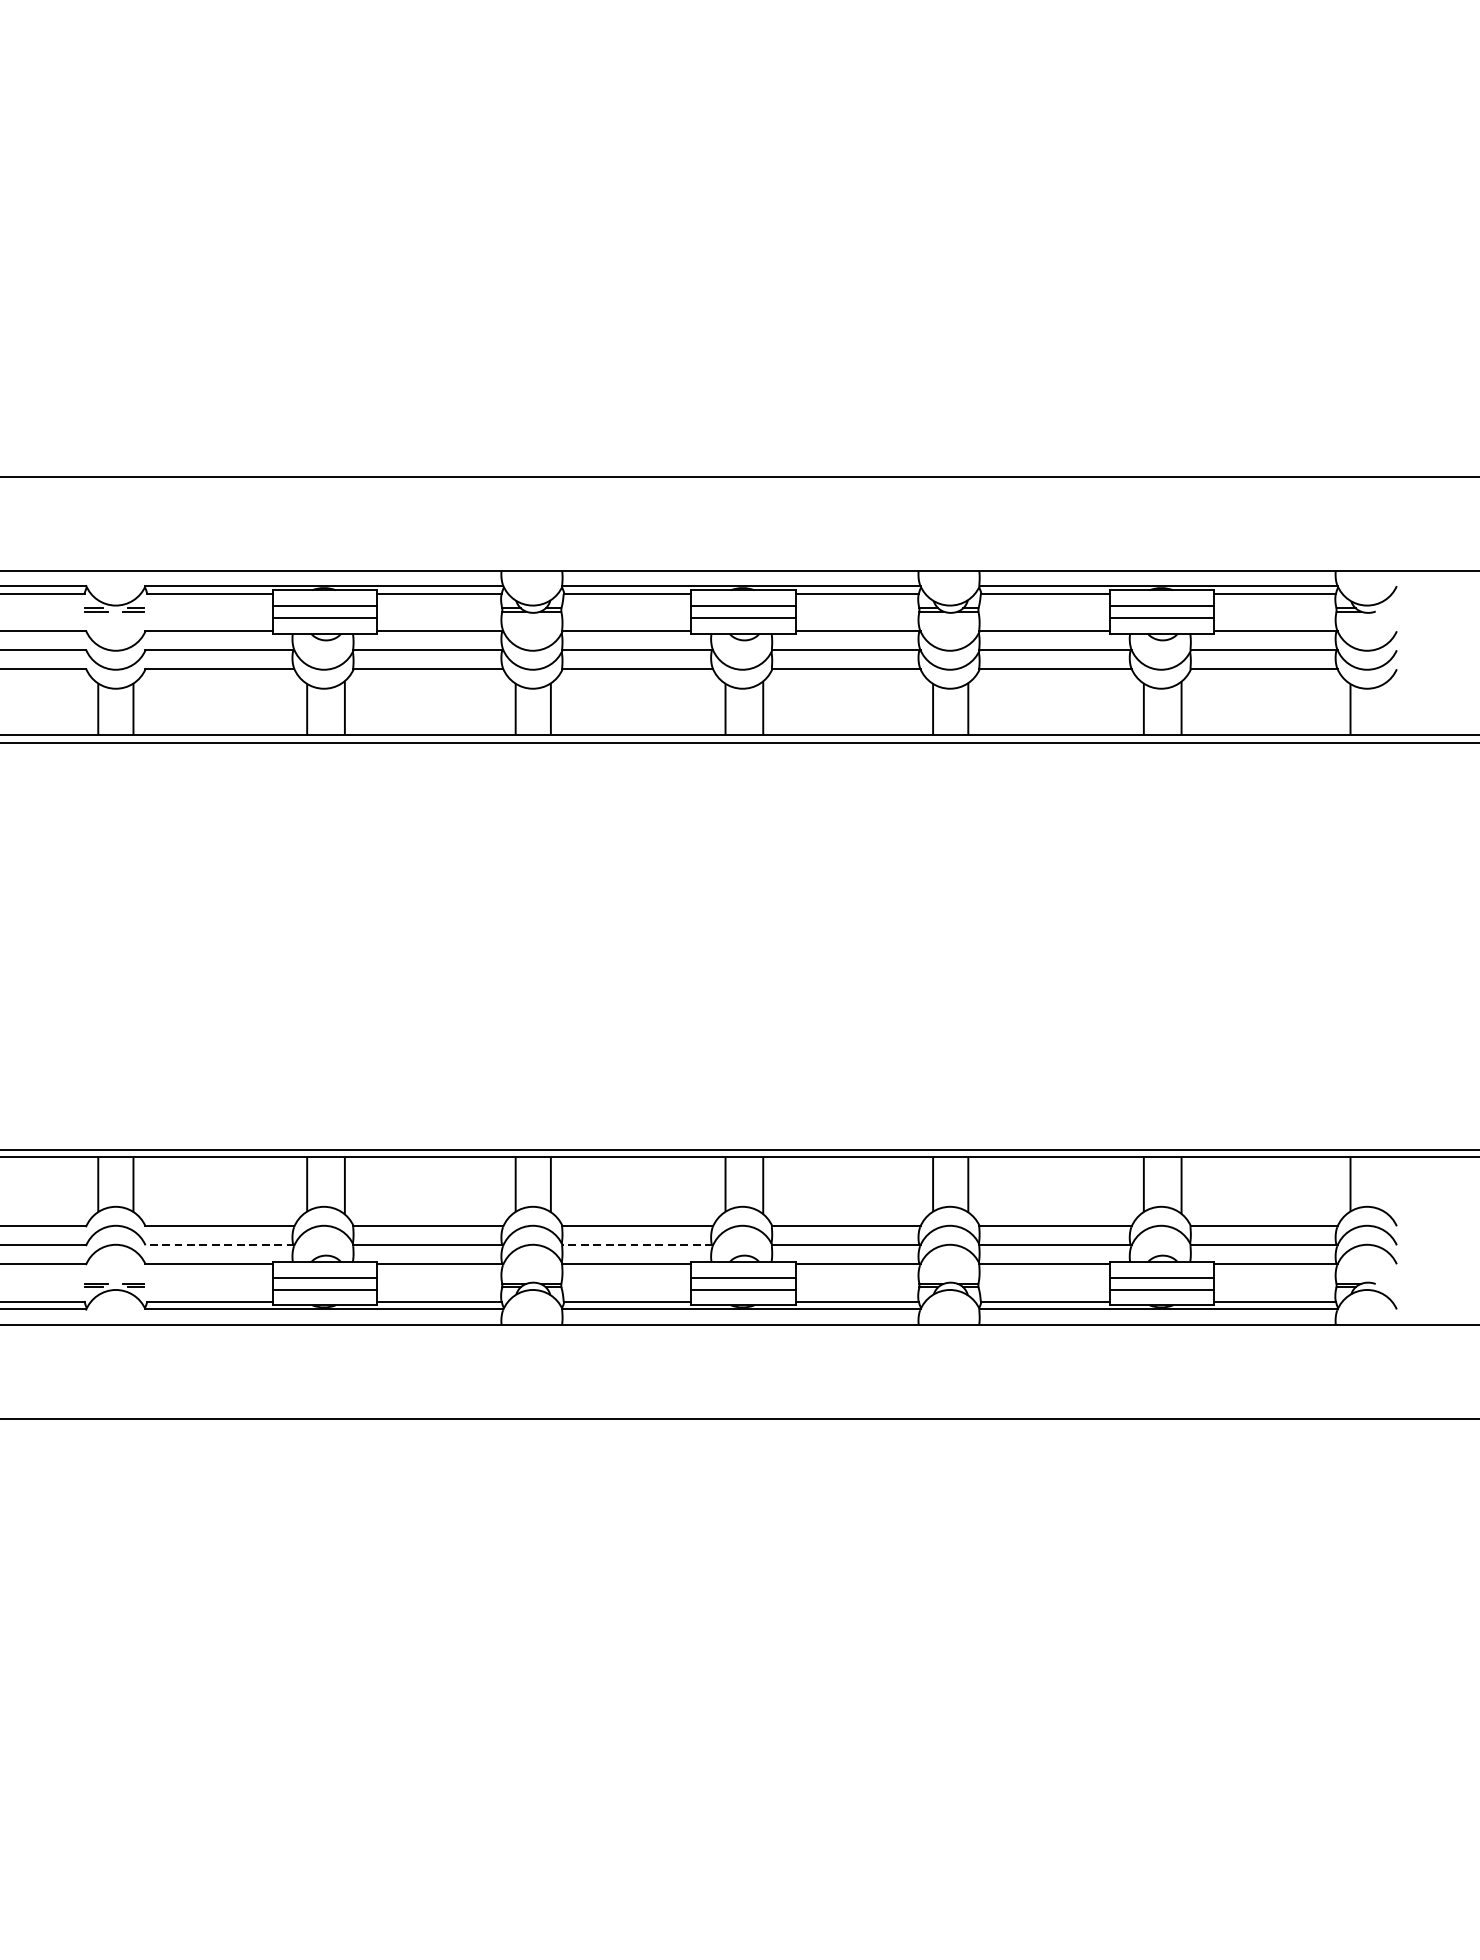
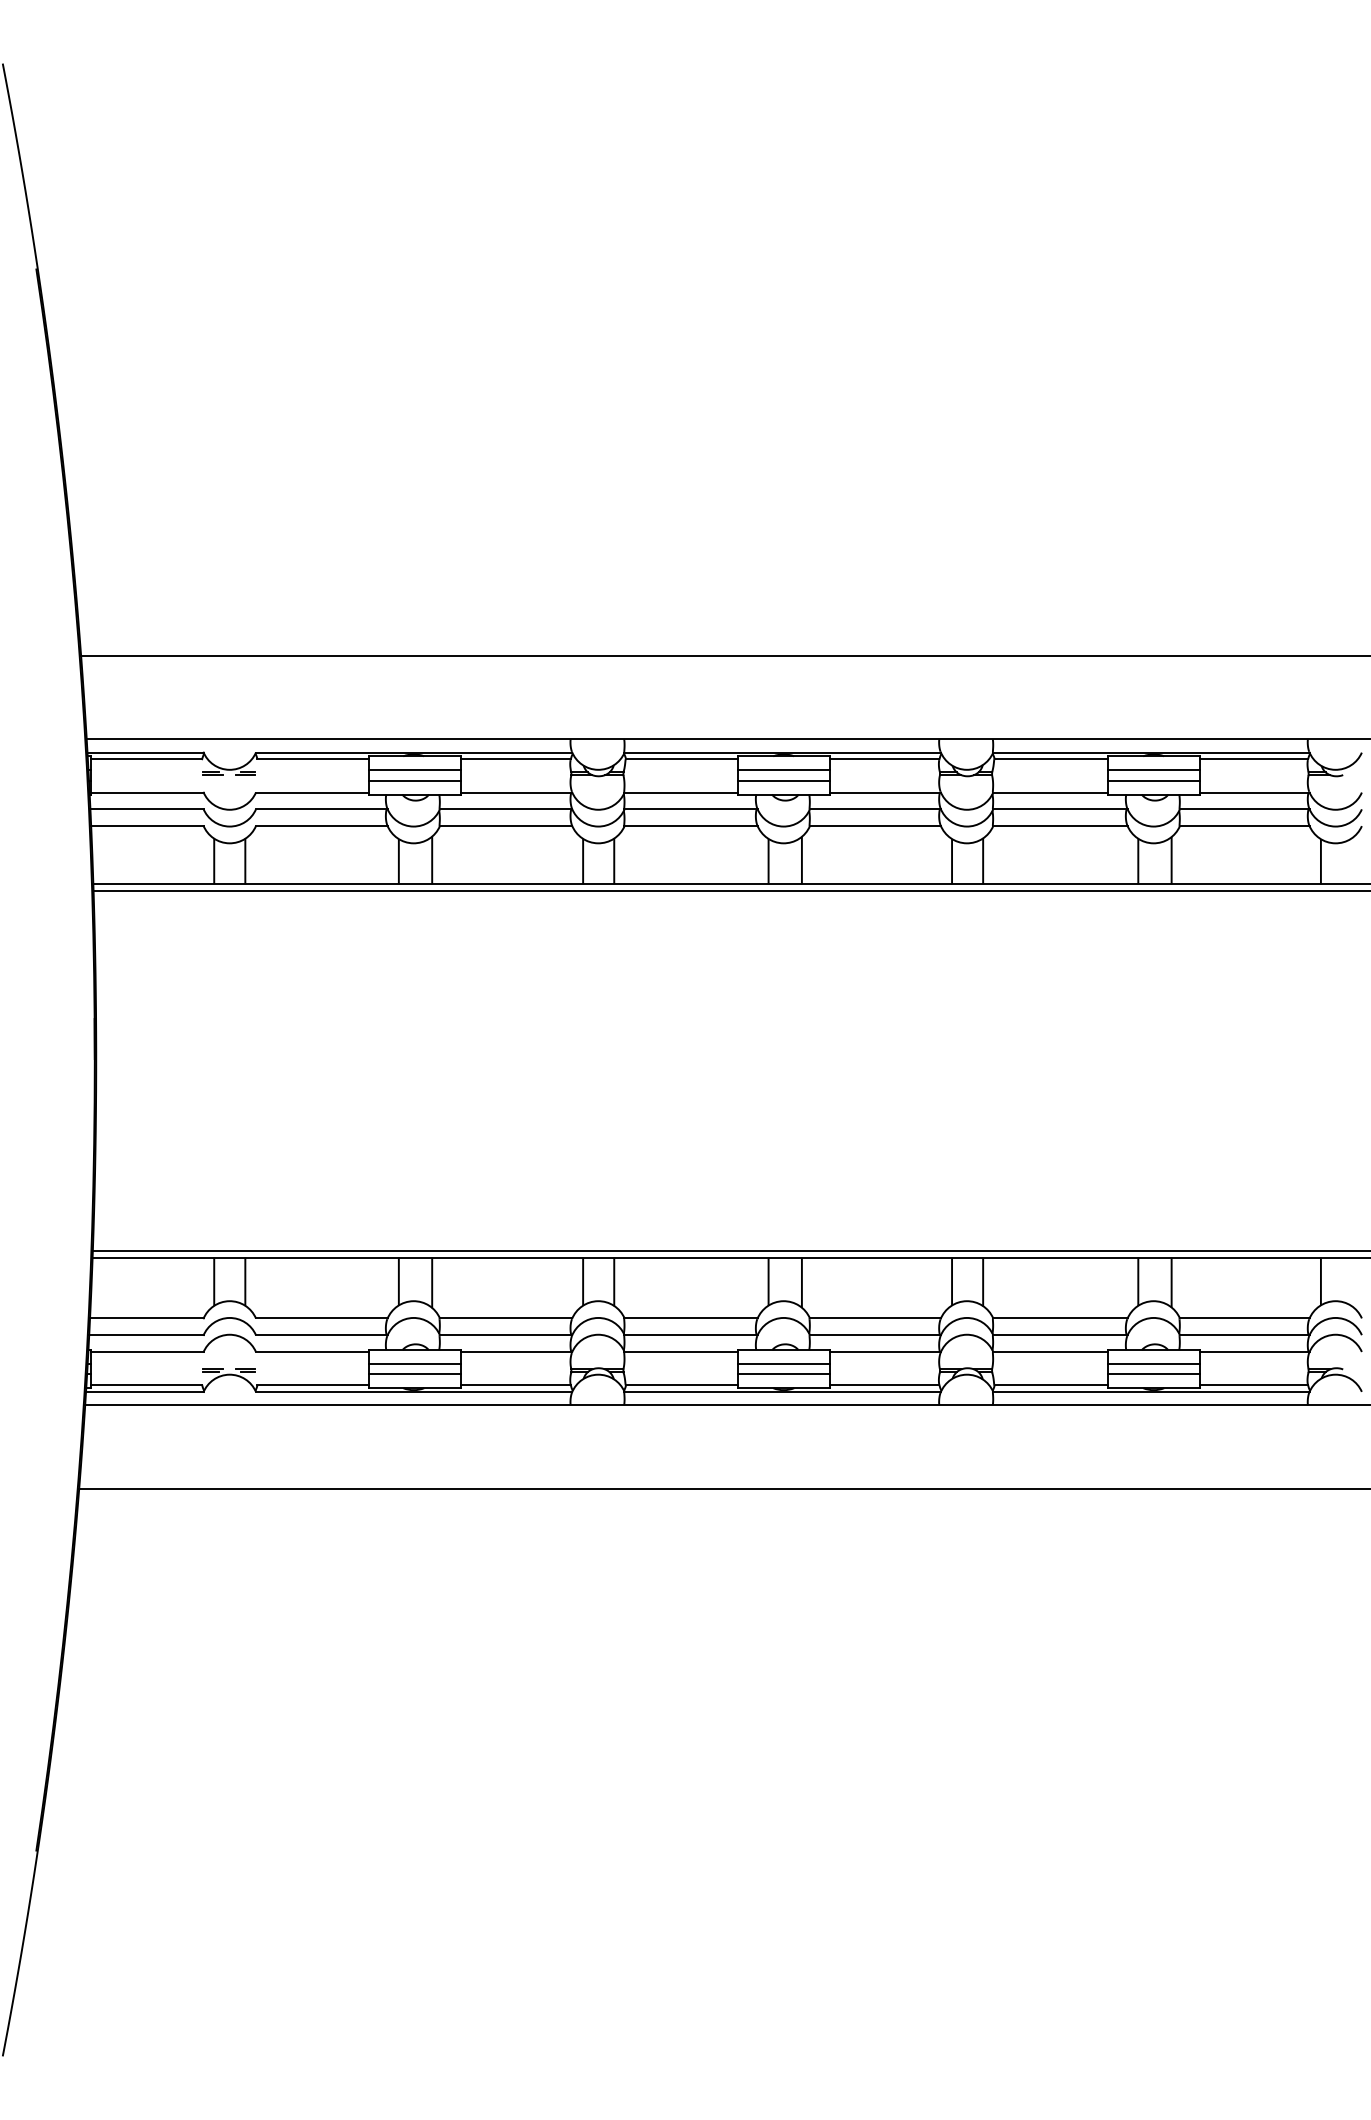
line: (219, 1245) -> (321, 1335), dashed -> solid
line: (638, 1245) -> (691, 1335), dashed -> solid

